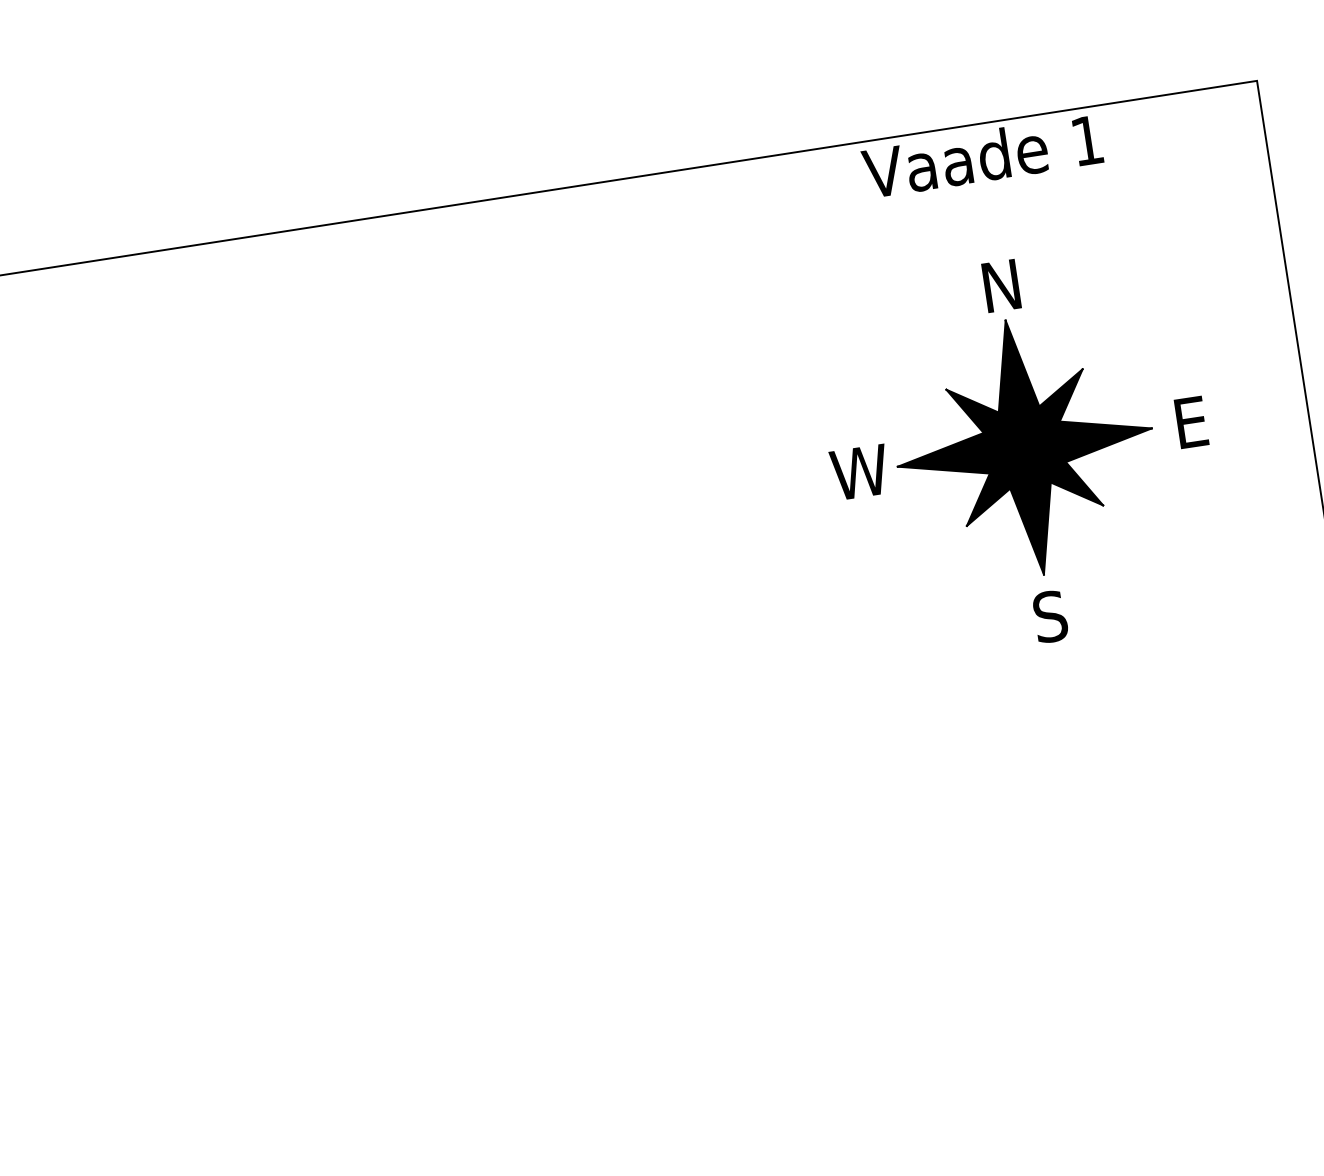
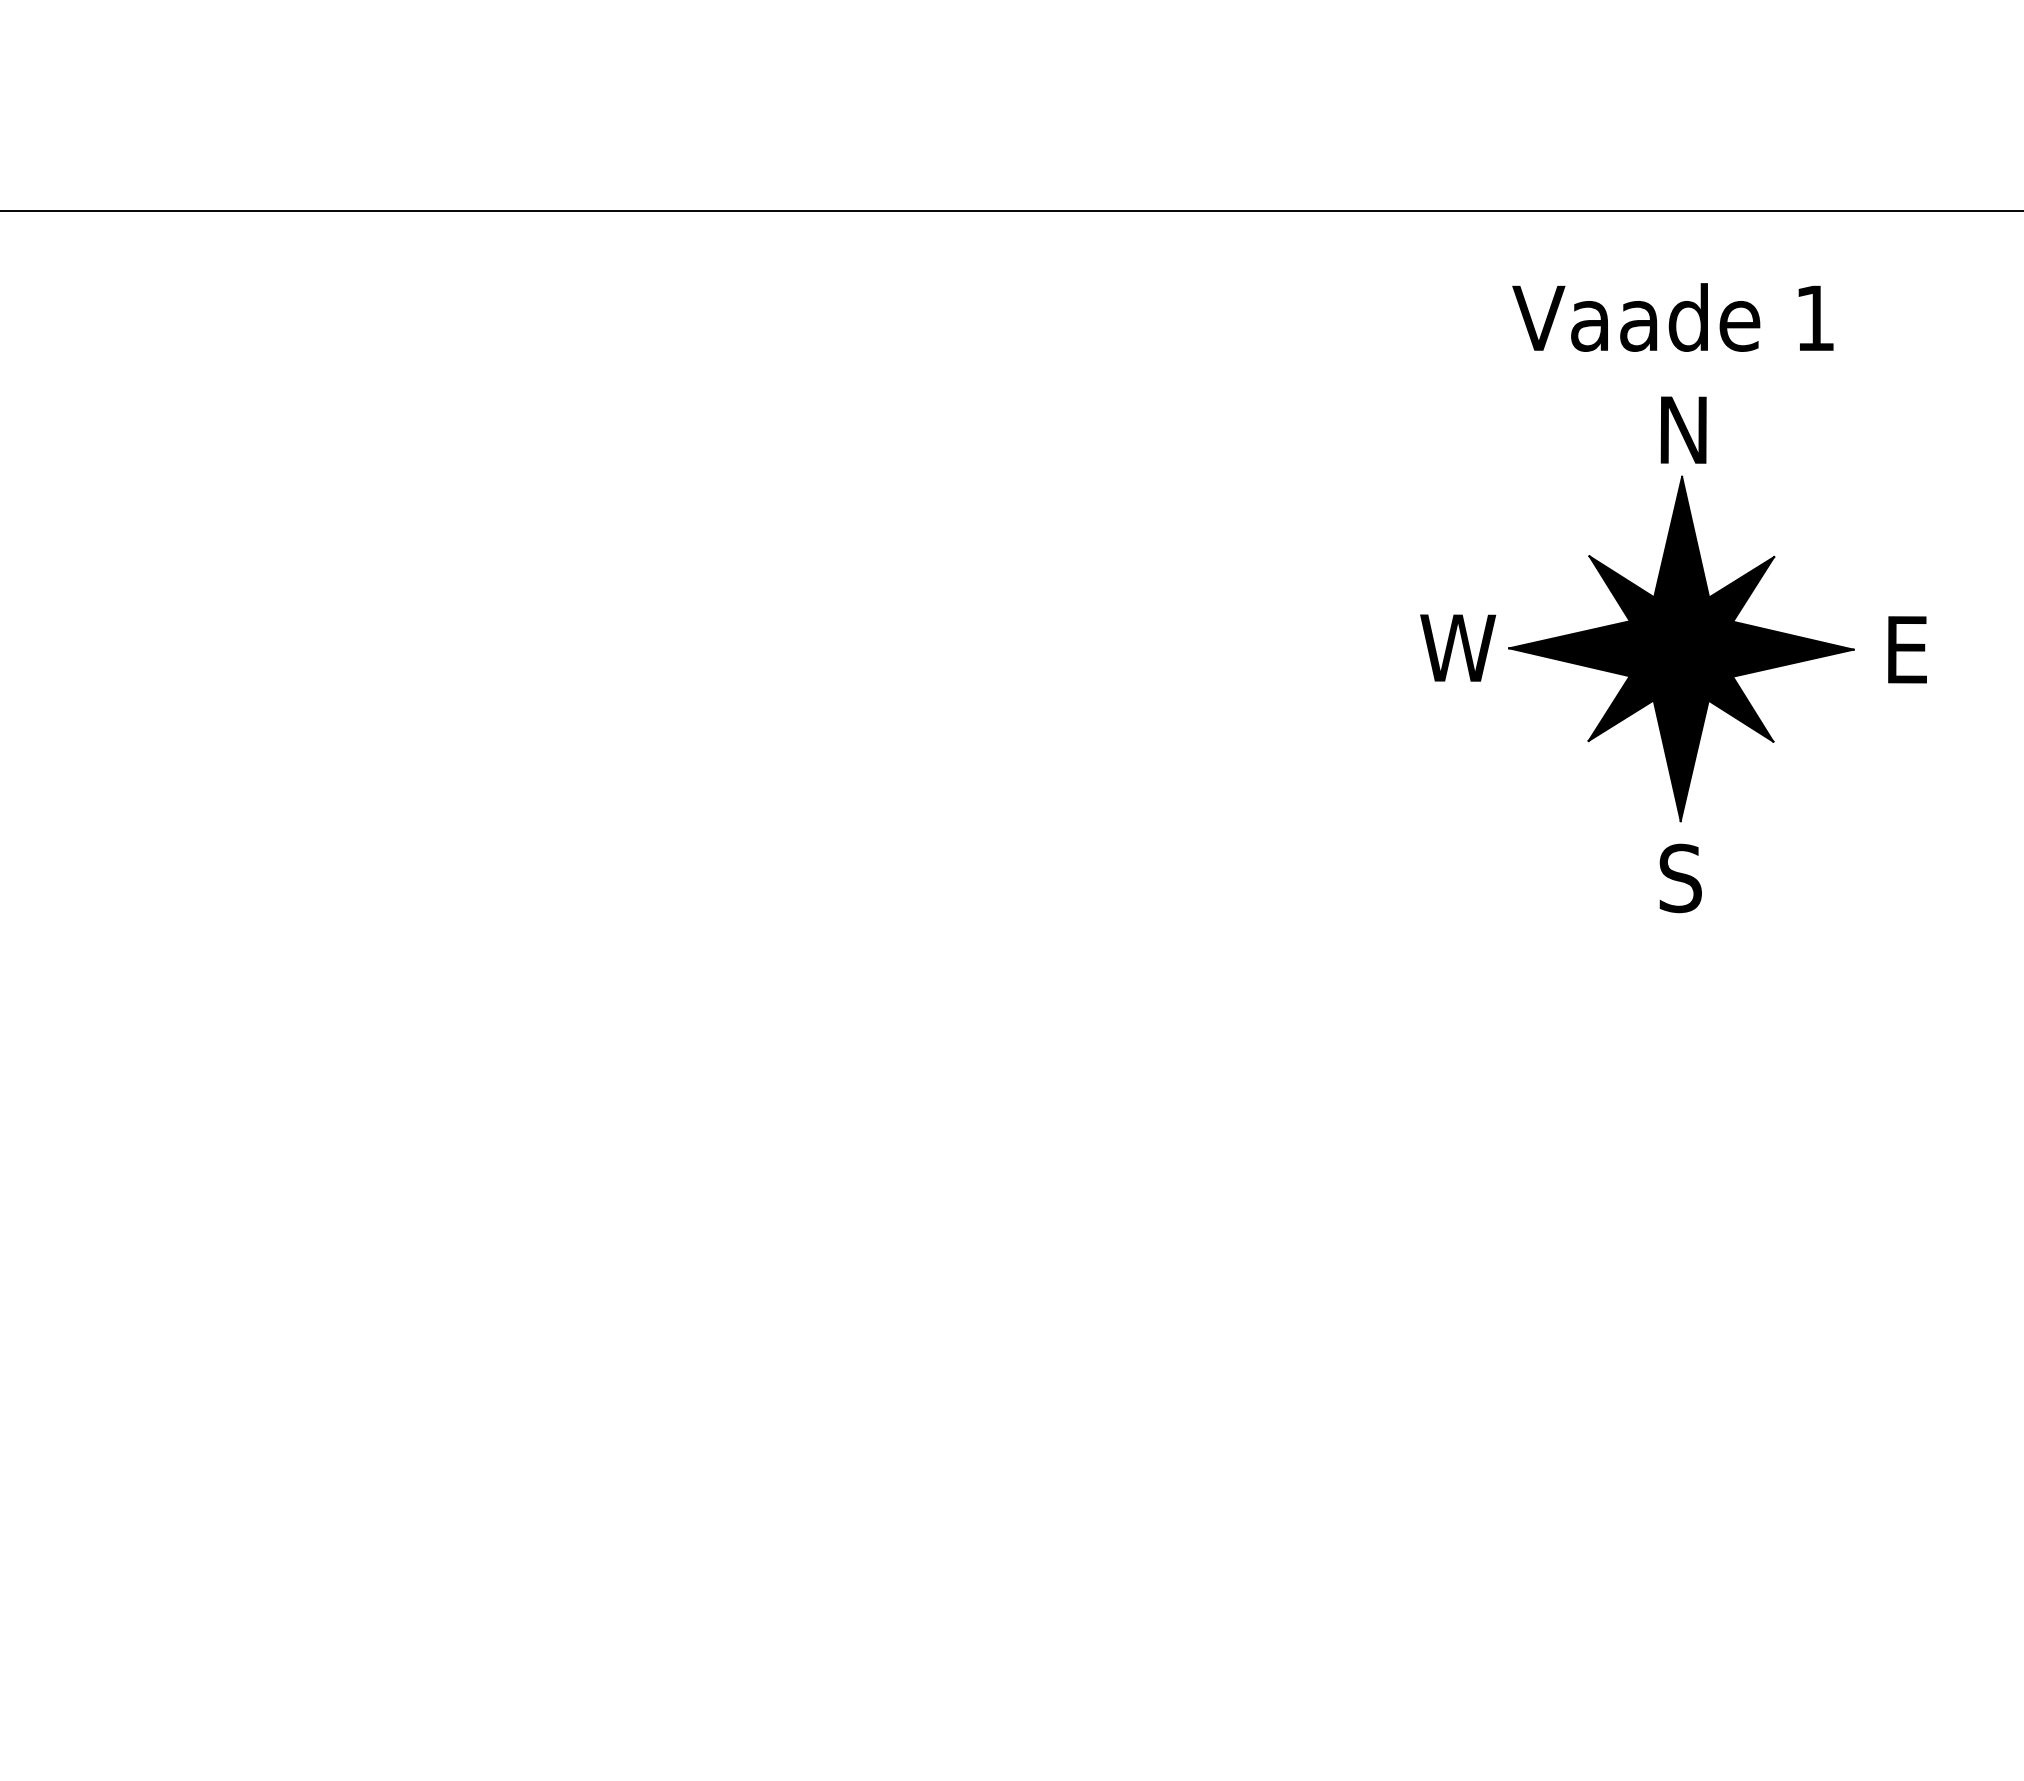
text: (982, 156) -> (1672, 317), moved

